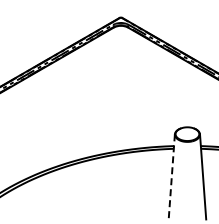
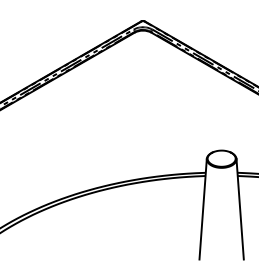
line: (171, 176) -> (202, 208), dashed -> solid

